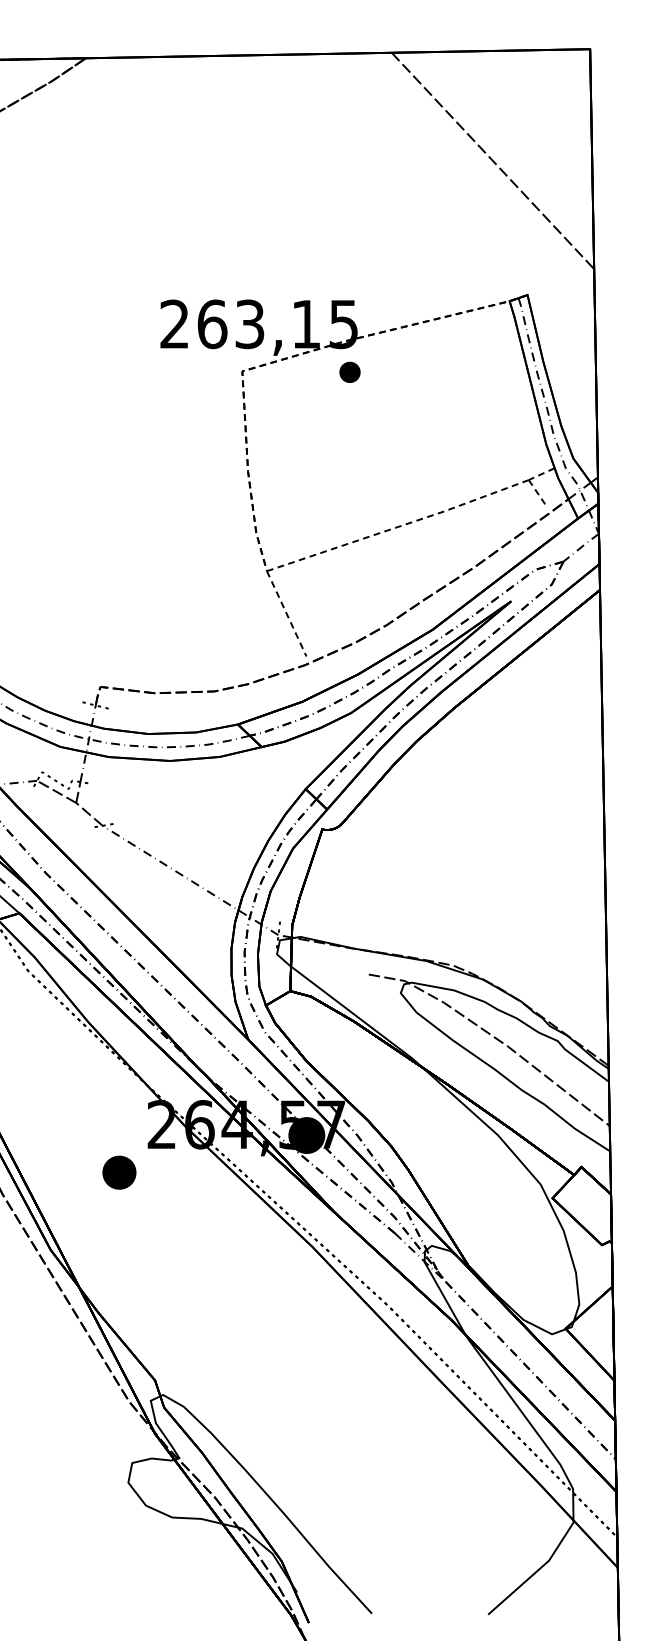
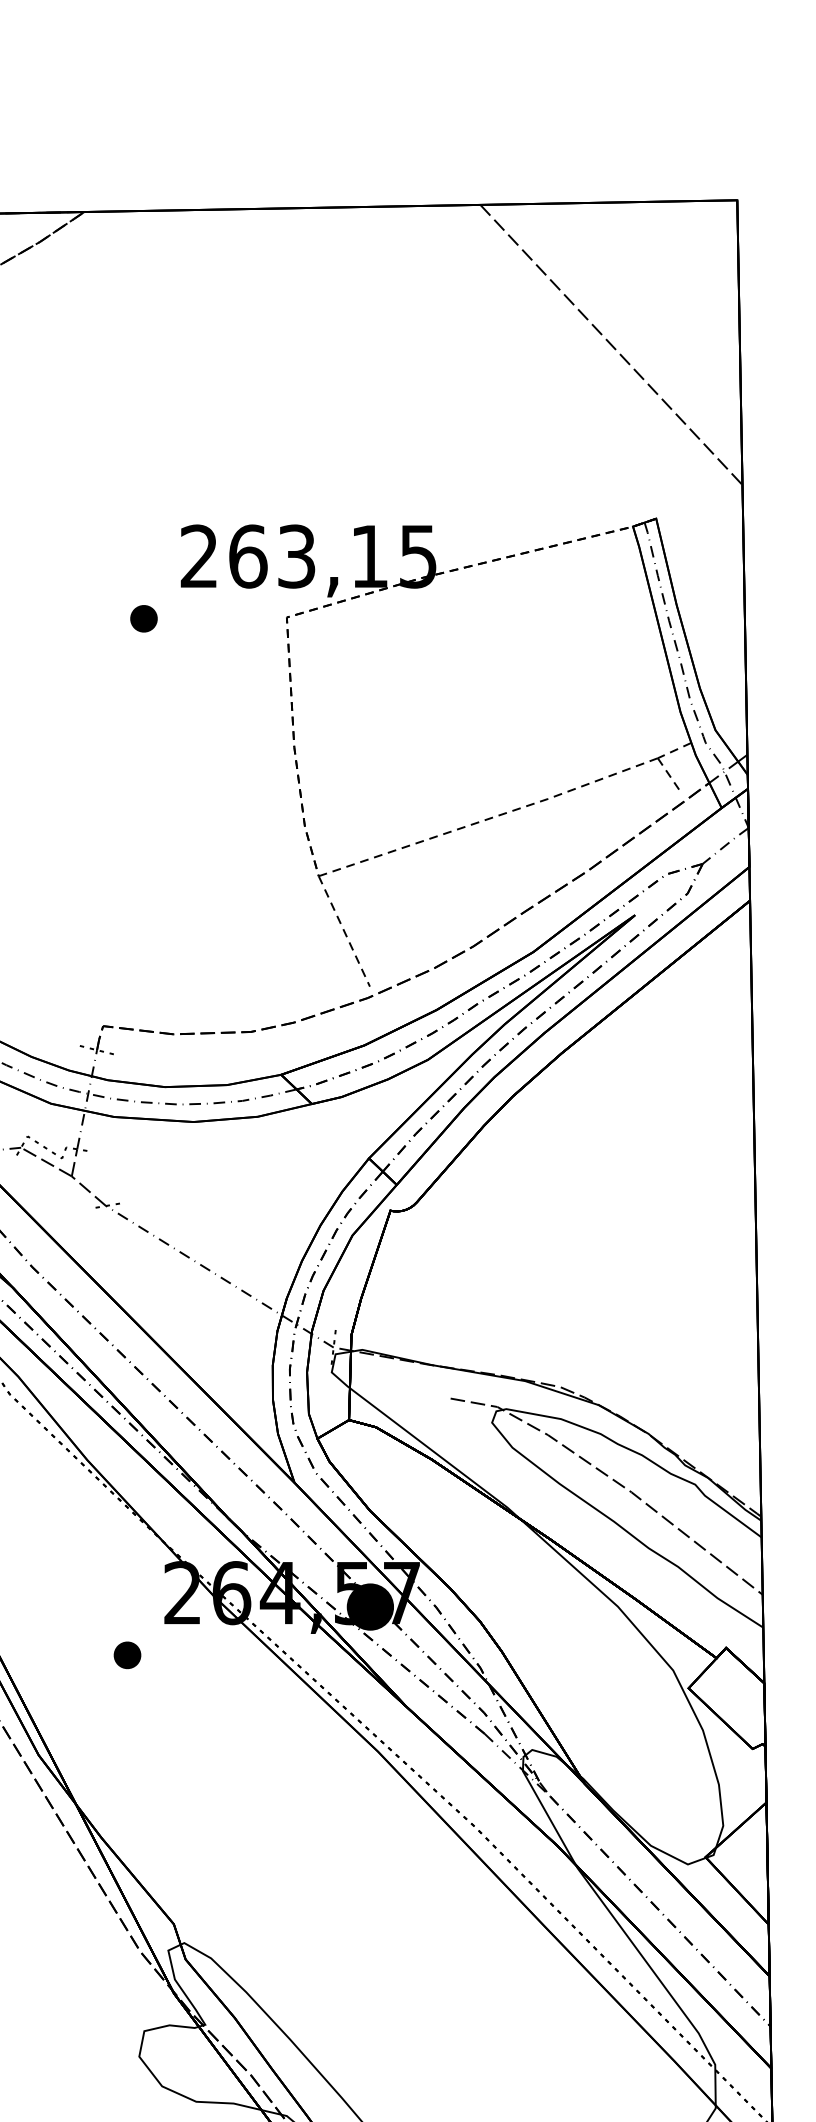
part: (349, 371) -> (143, 617), moved
part: (118, 1172) -> (126, 1654), size x0.62

